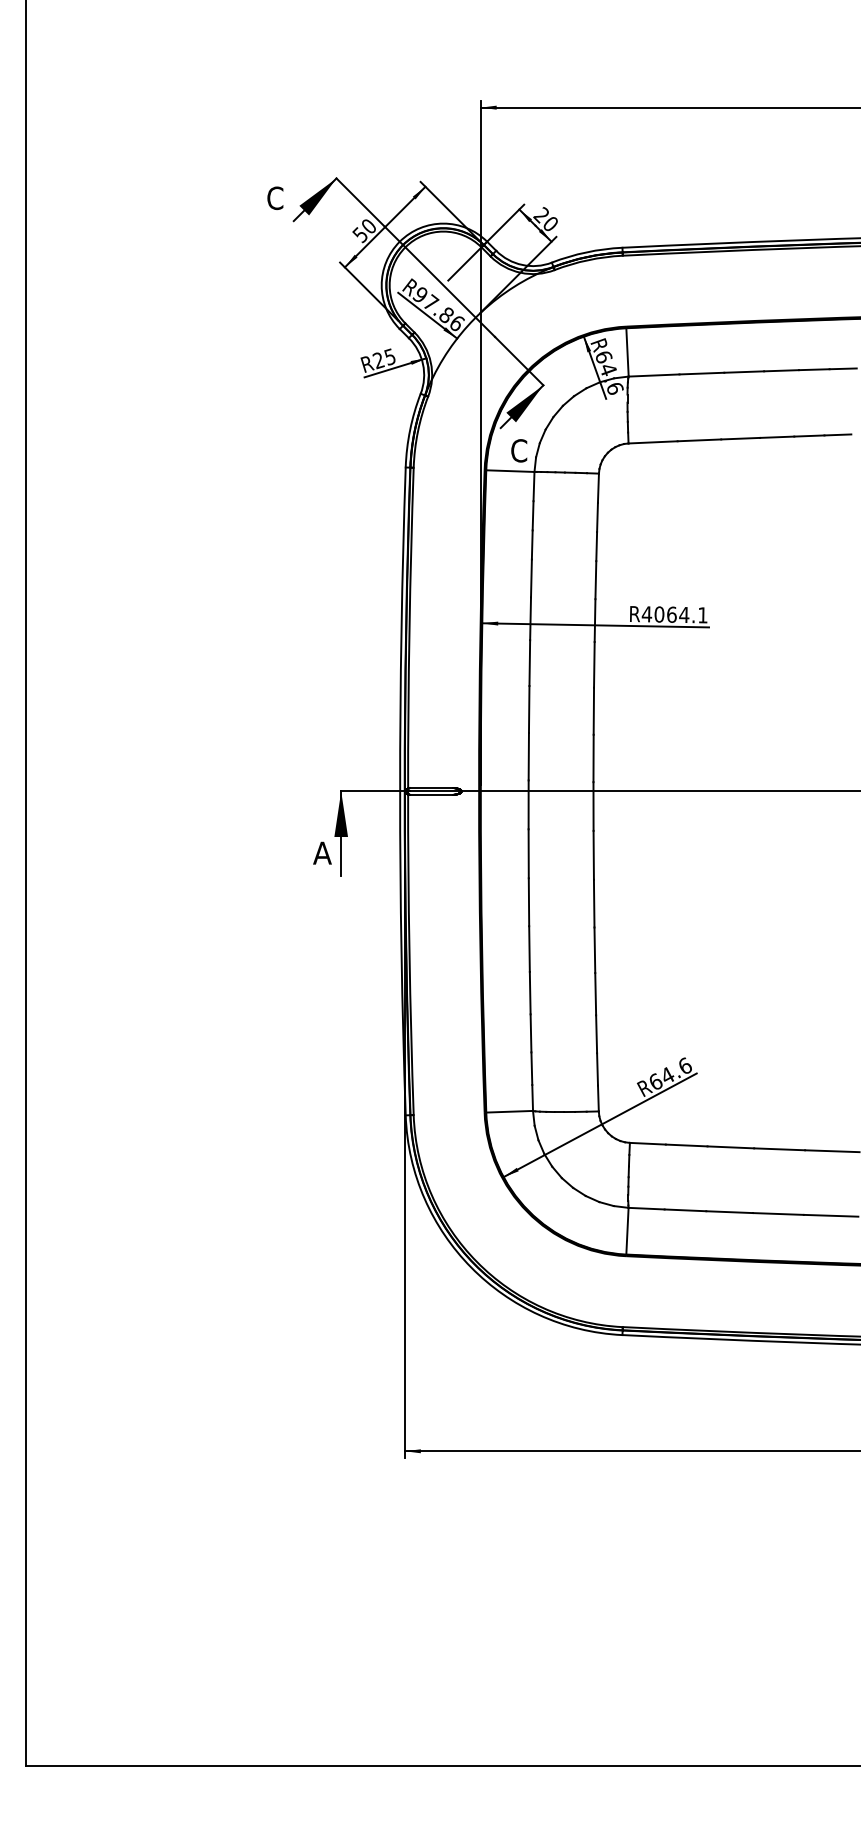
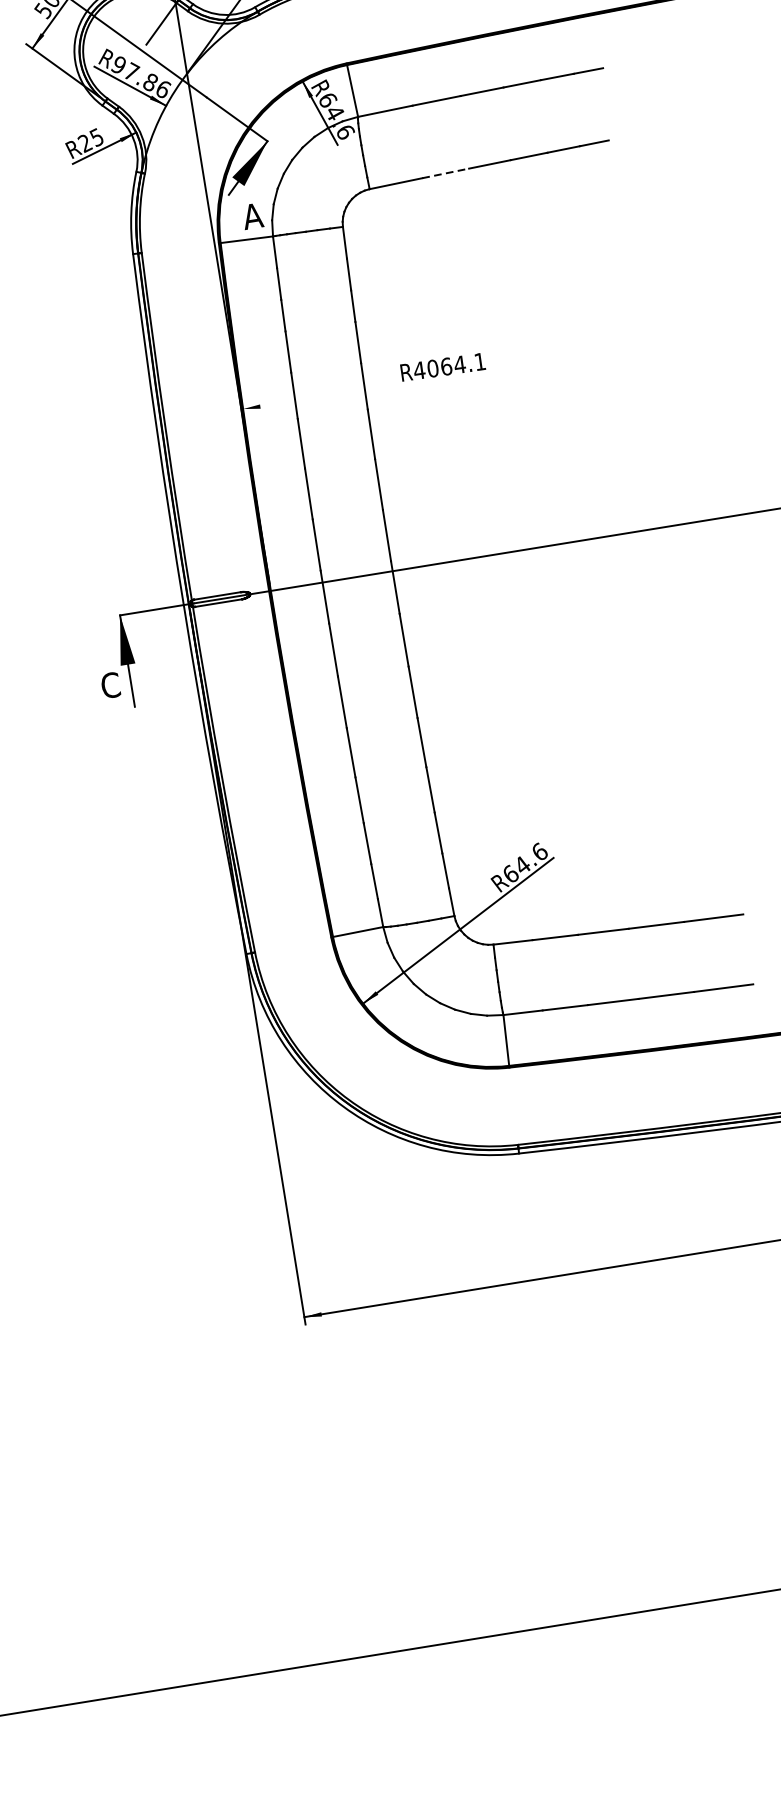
line: (699, 440) -> (445, 173), solid -> dashed
text: (519, 450) -> (253, 215), C -> A
line: (595, 625) -> (365, 391), removed
text: (322, 852) -> (110, 684), A -> C

